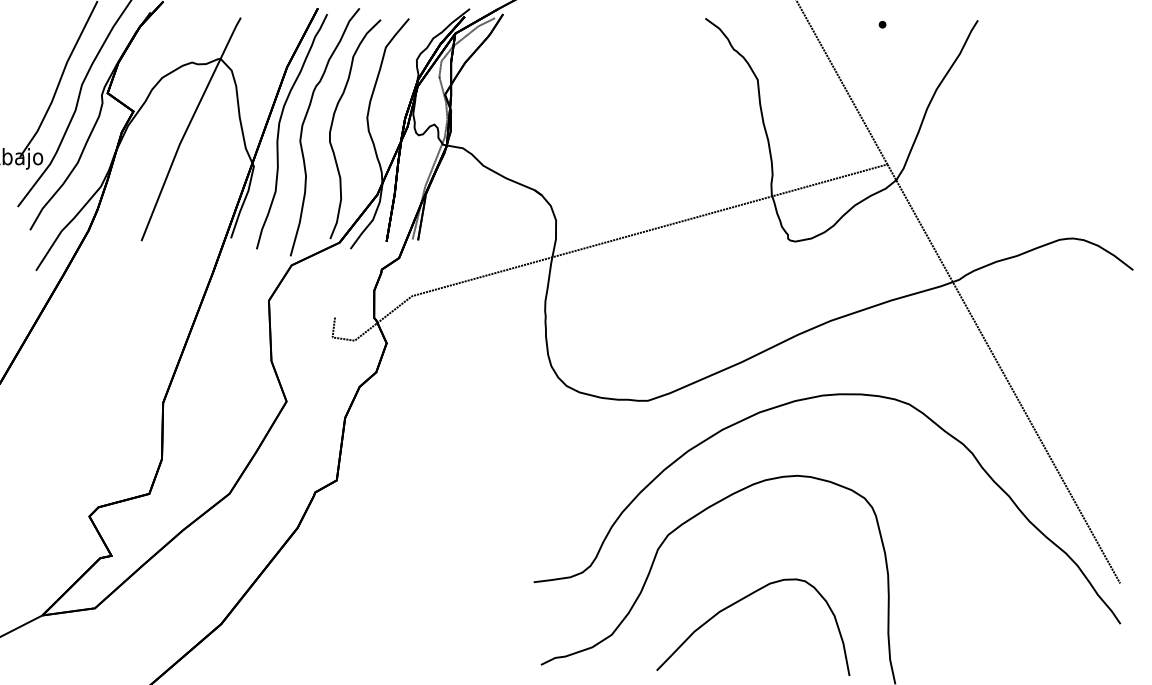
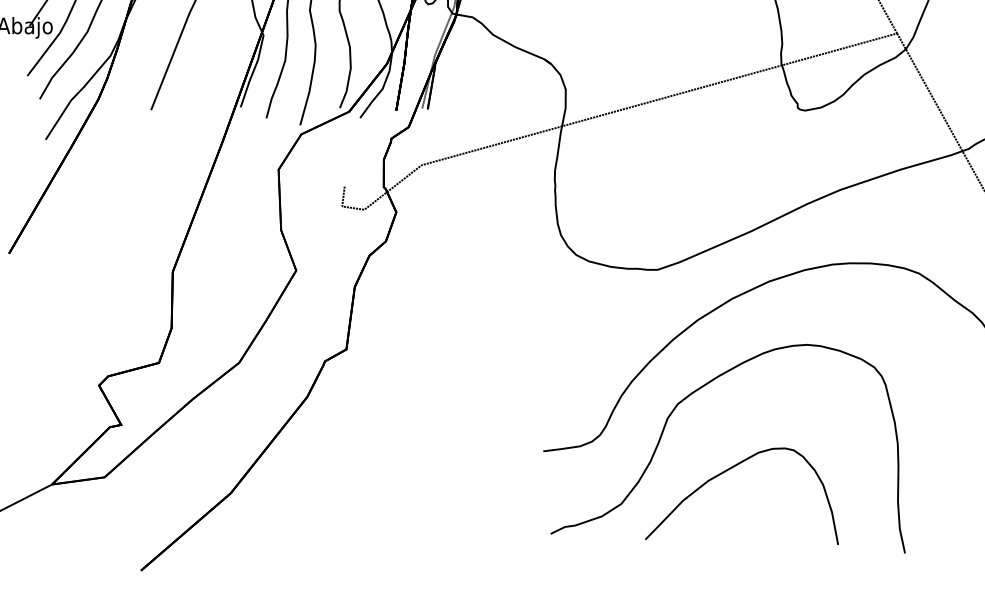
part: (740, 601) -> (729, 470), moved

